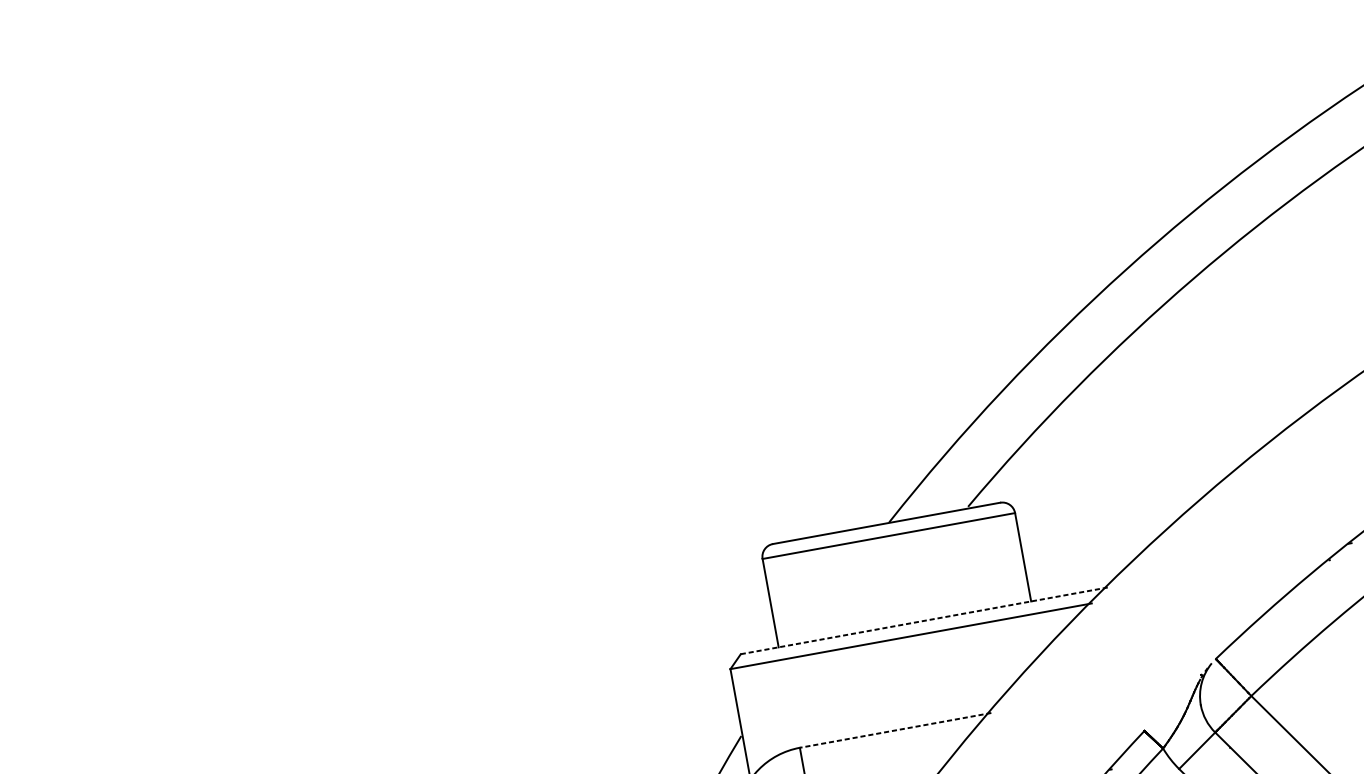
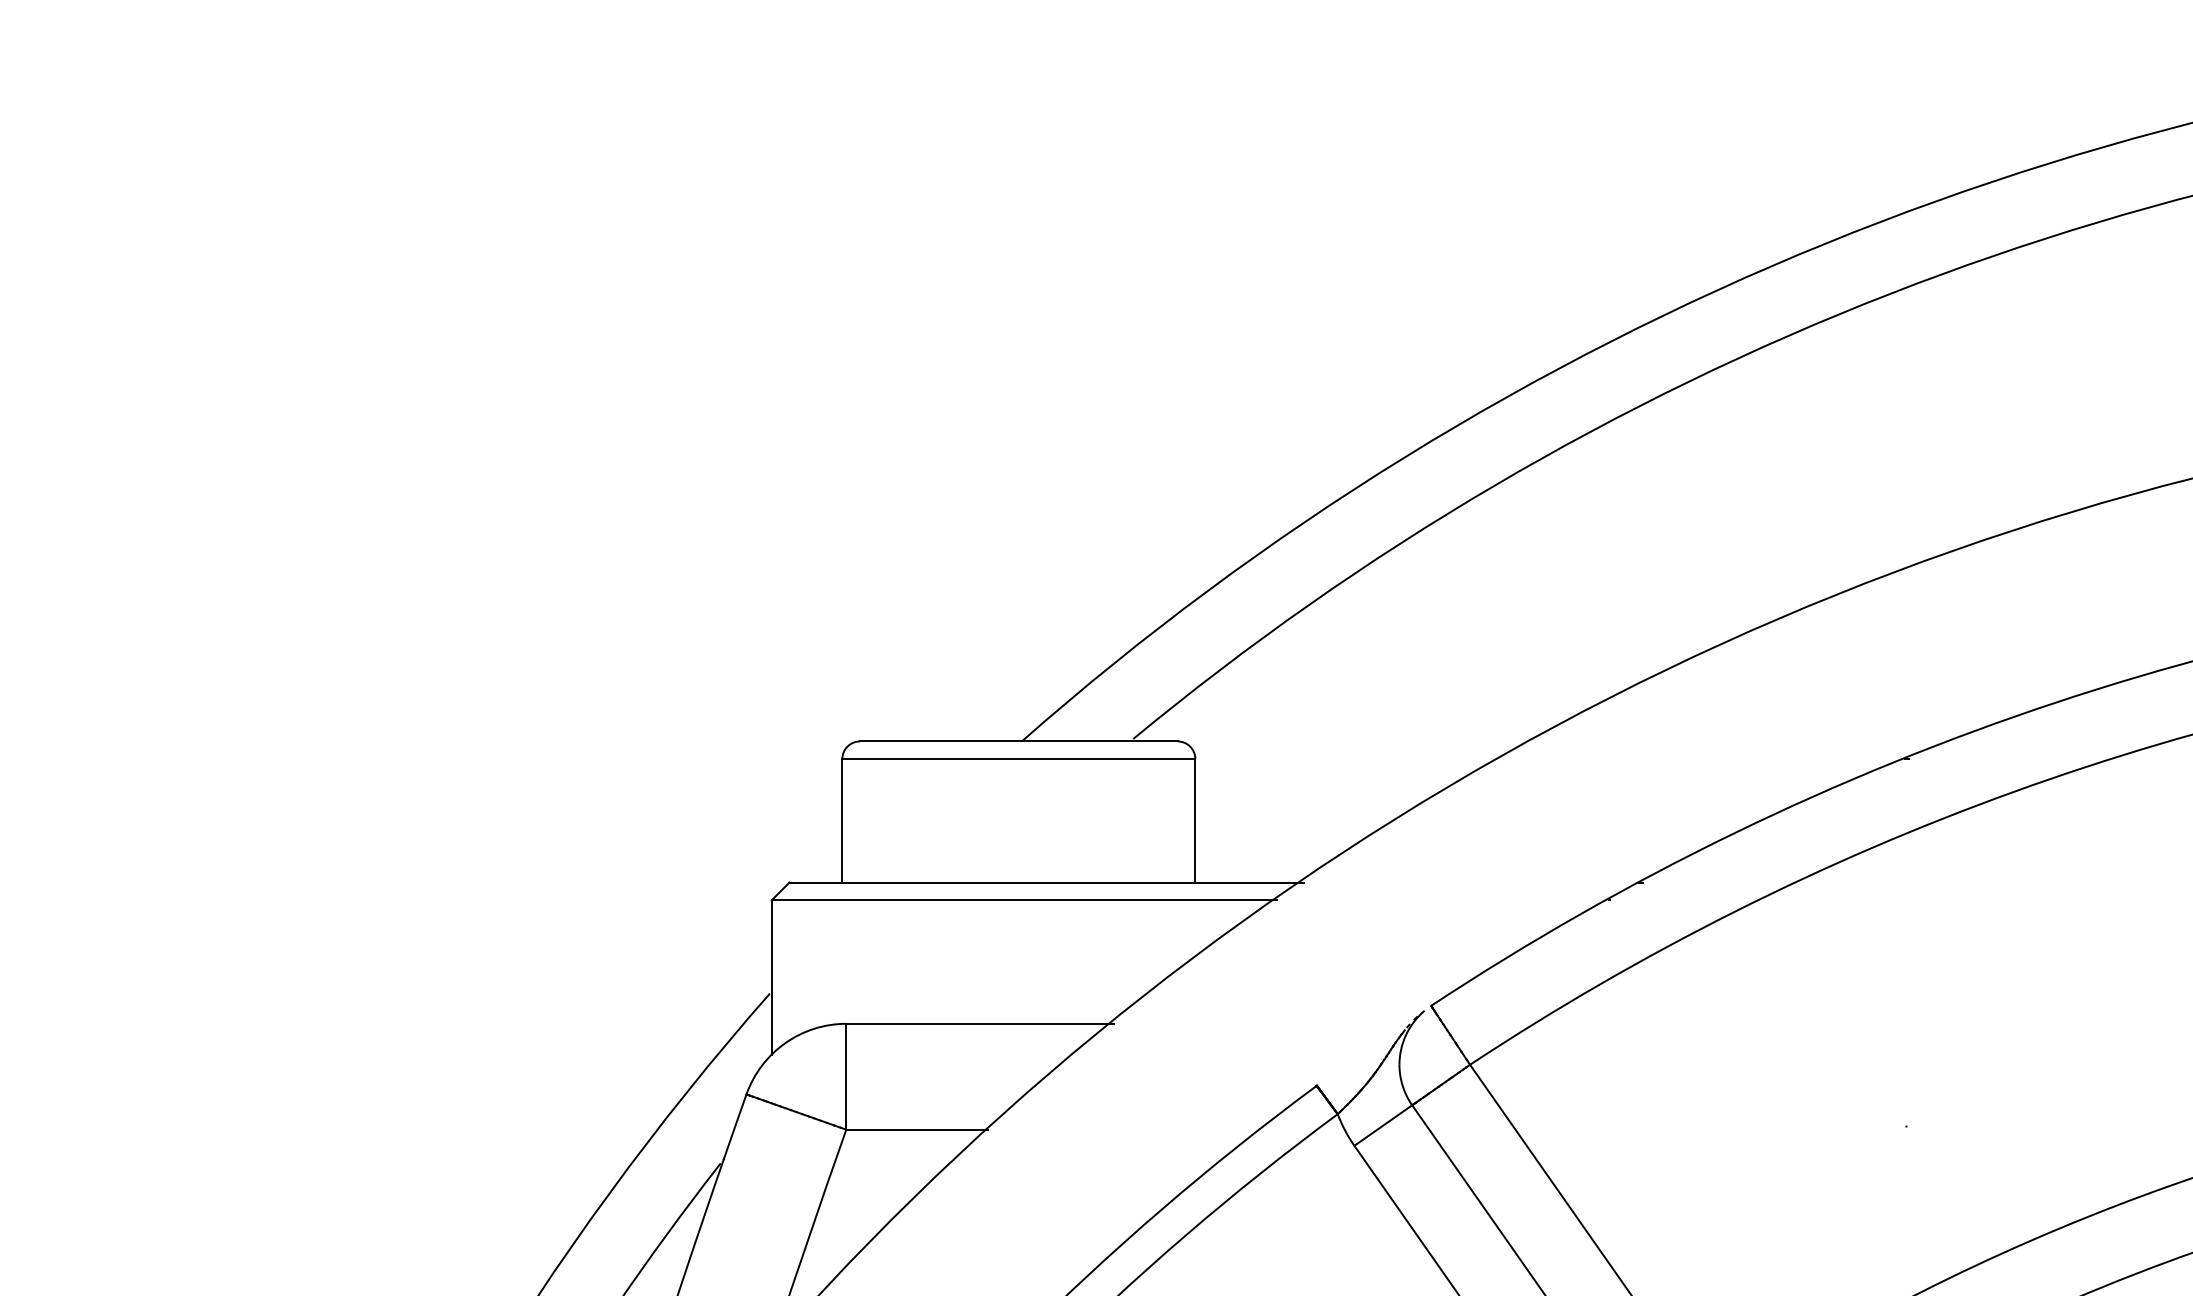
line: (925, 620) -> (1047, 882), dashed -> solid
line: (895, 730) -> (980, 1023), dashed -> solid

